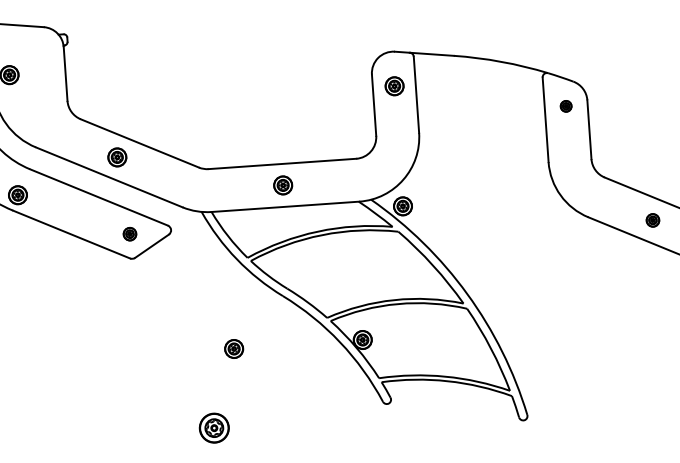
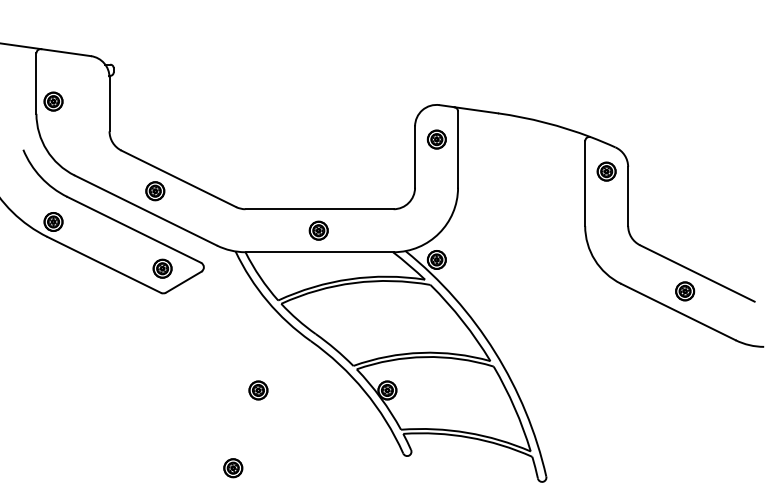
part: (566, 106) -> (606, 171), size x1.67
part: (653, 220) -> (685, 291), size x1.43
part: (129, 234) -> (162, 268), size x1.43
part: (214, 428) -> (233, 468), size x0.62

